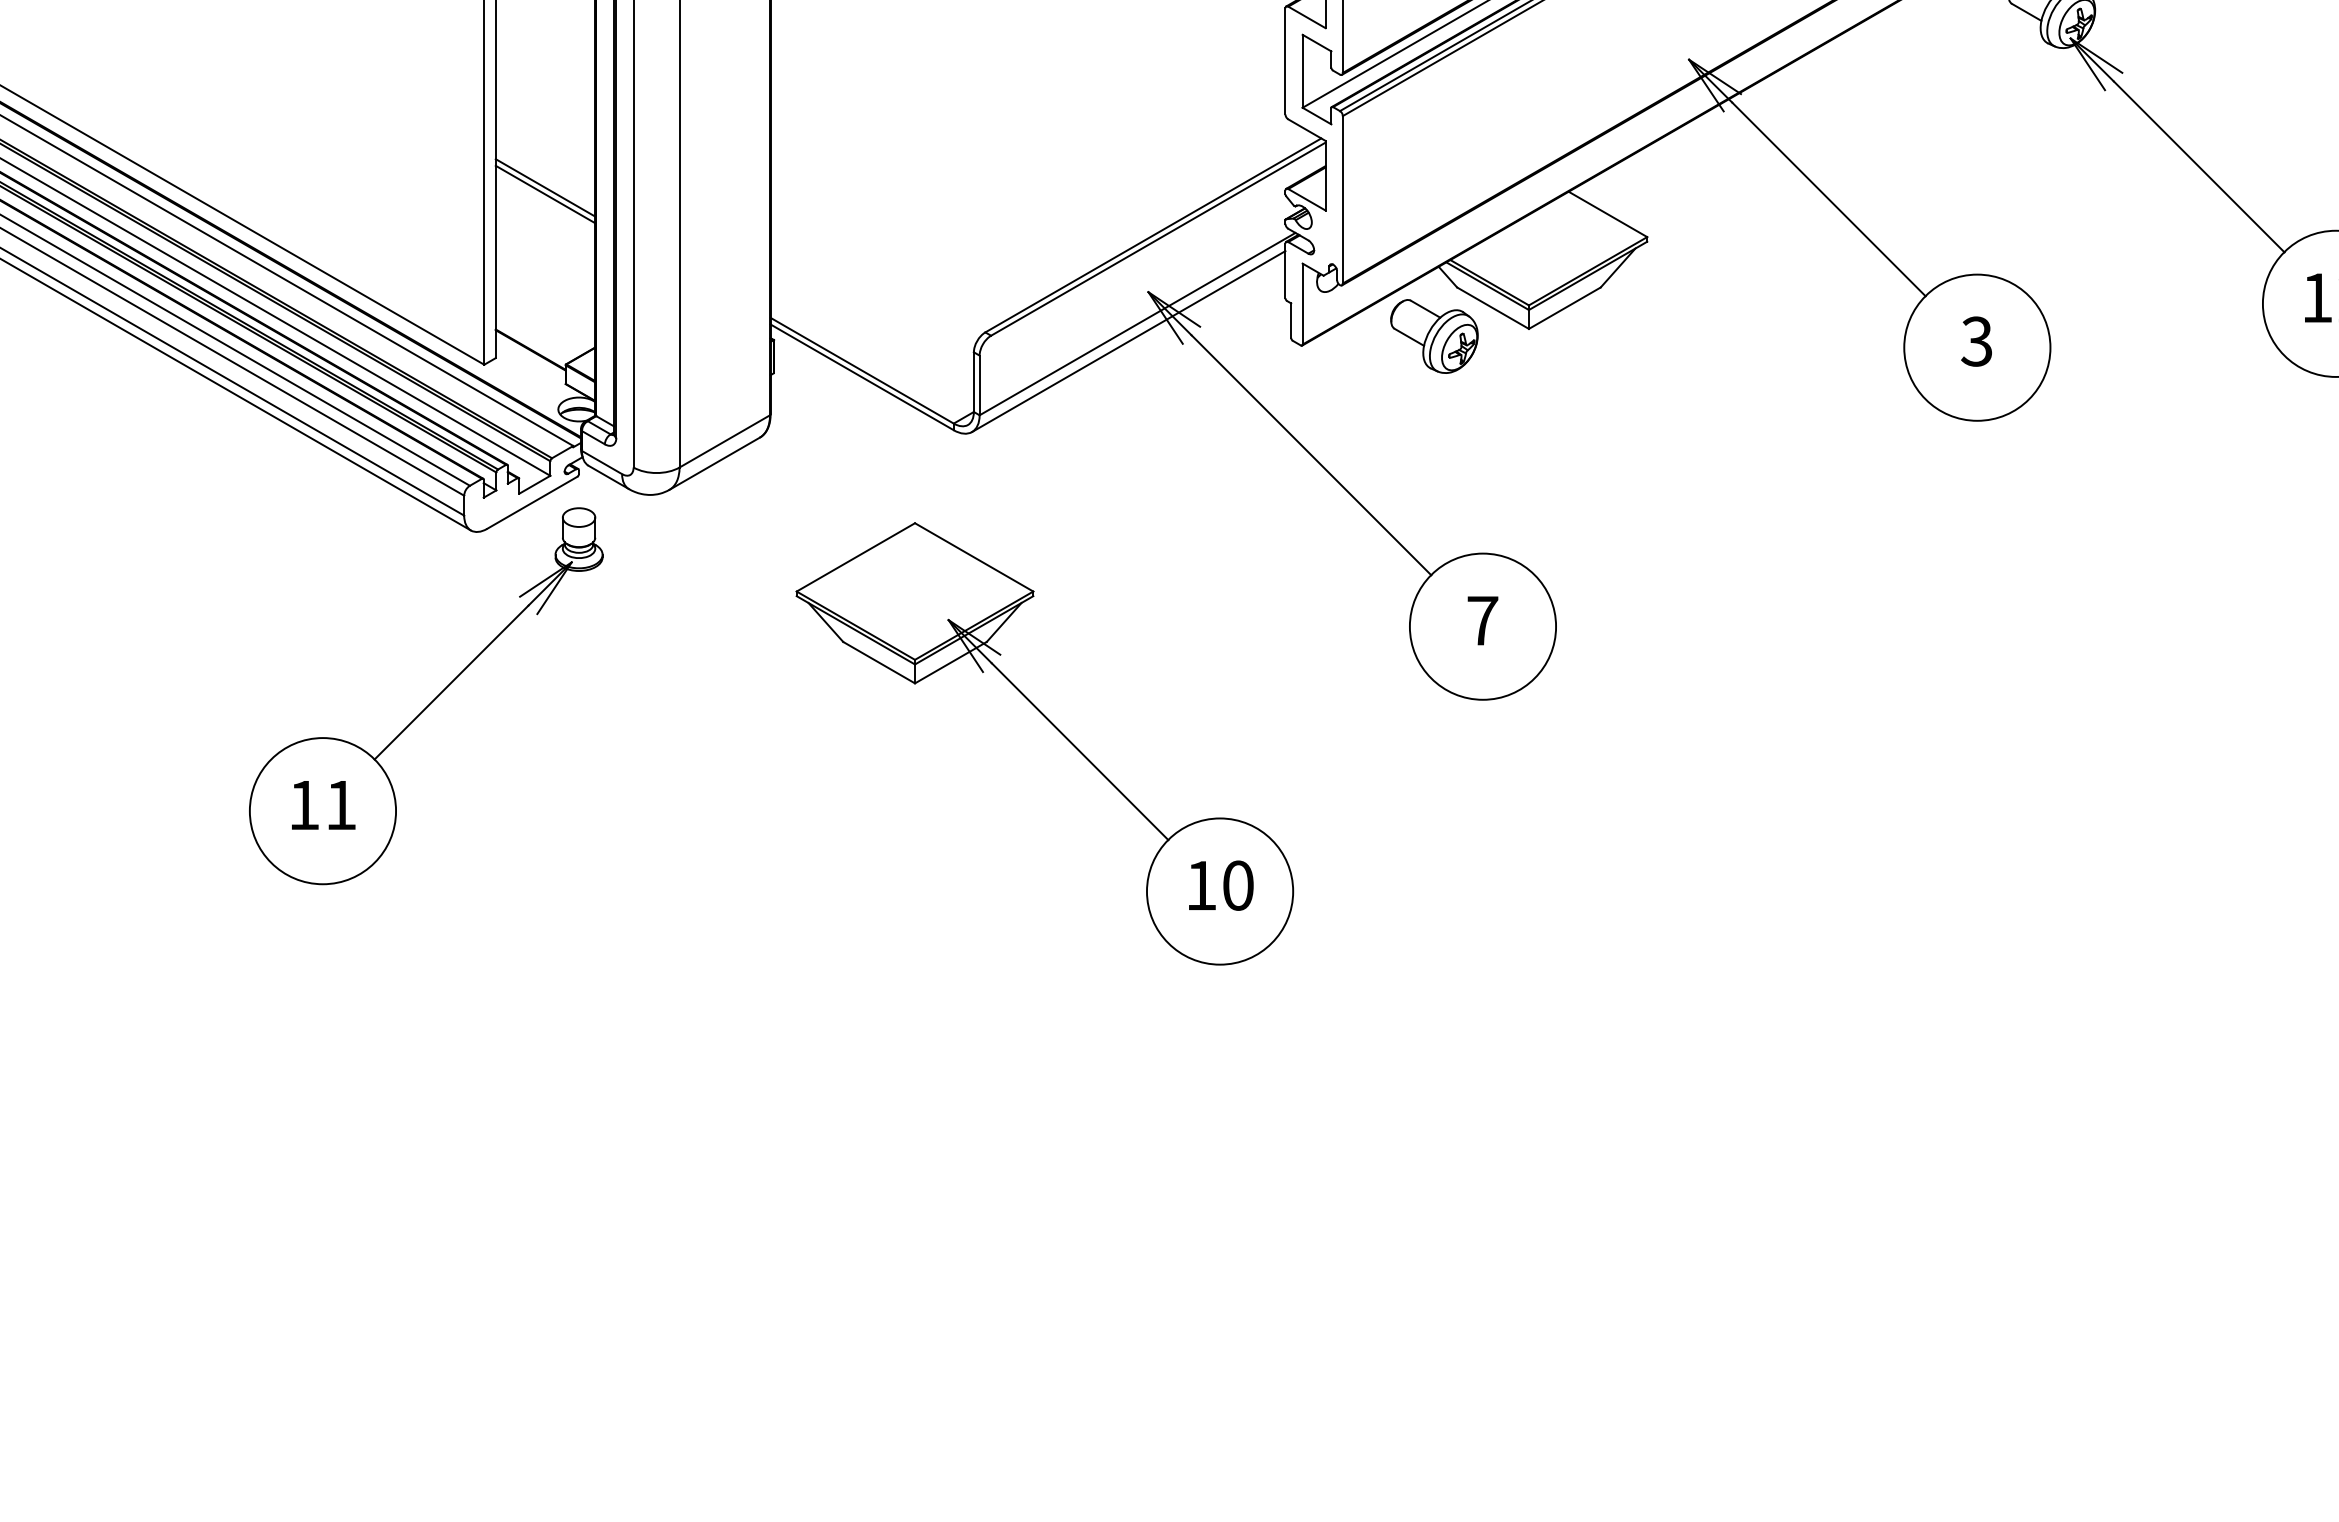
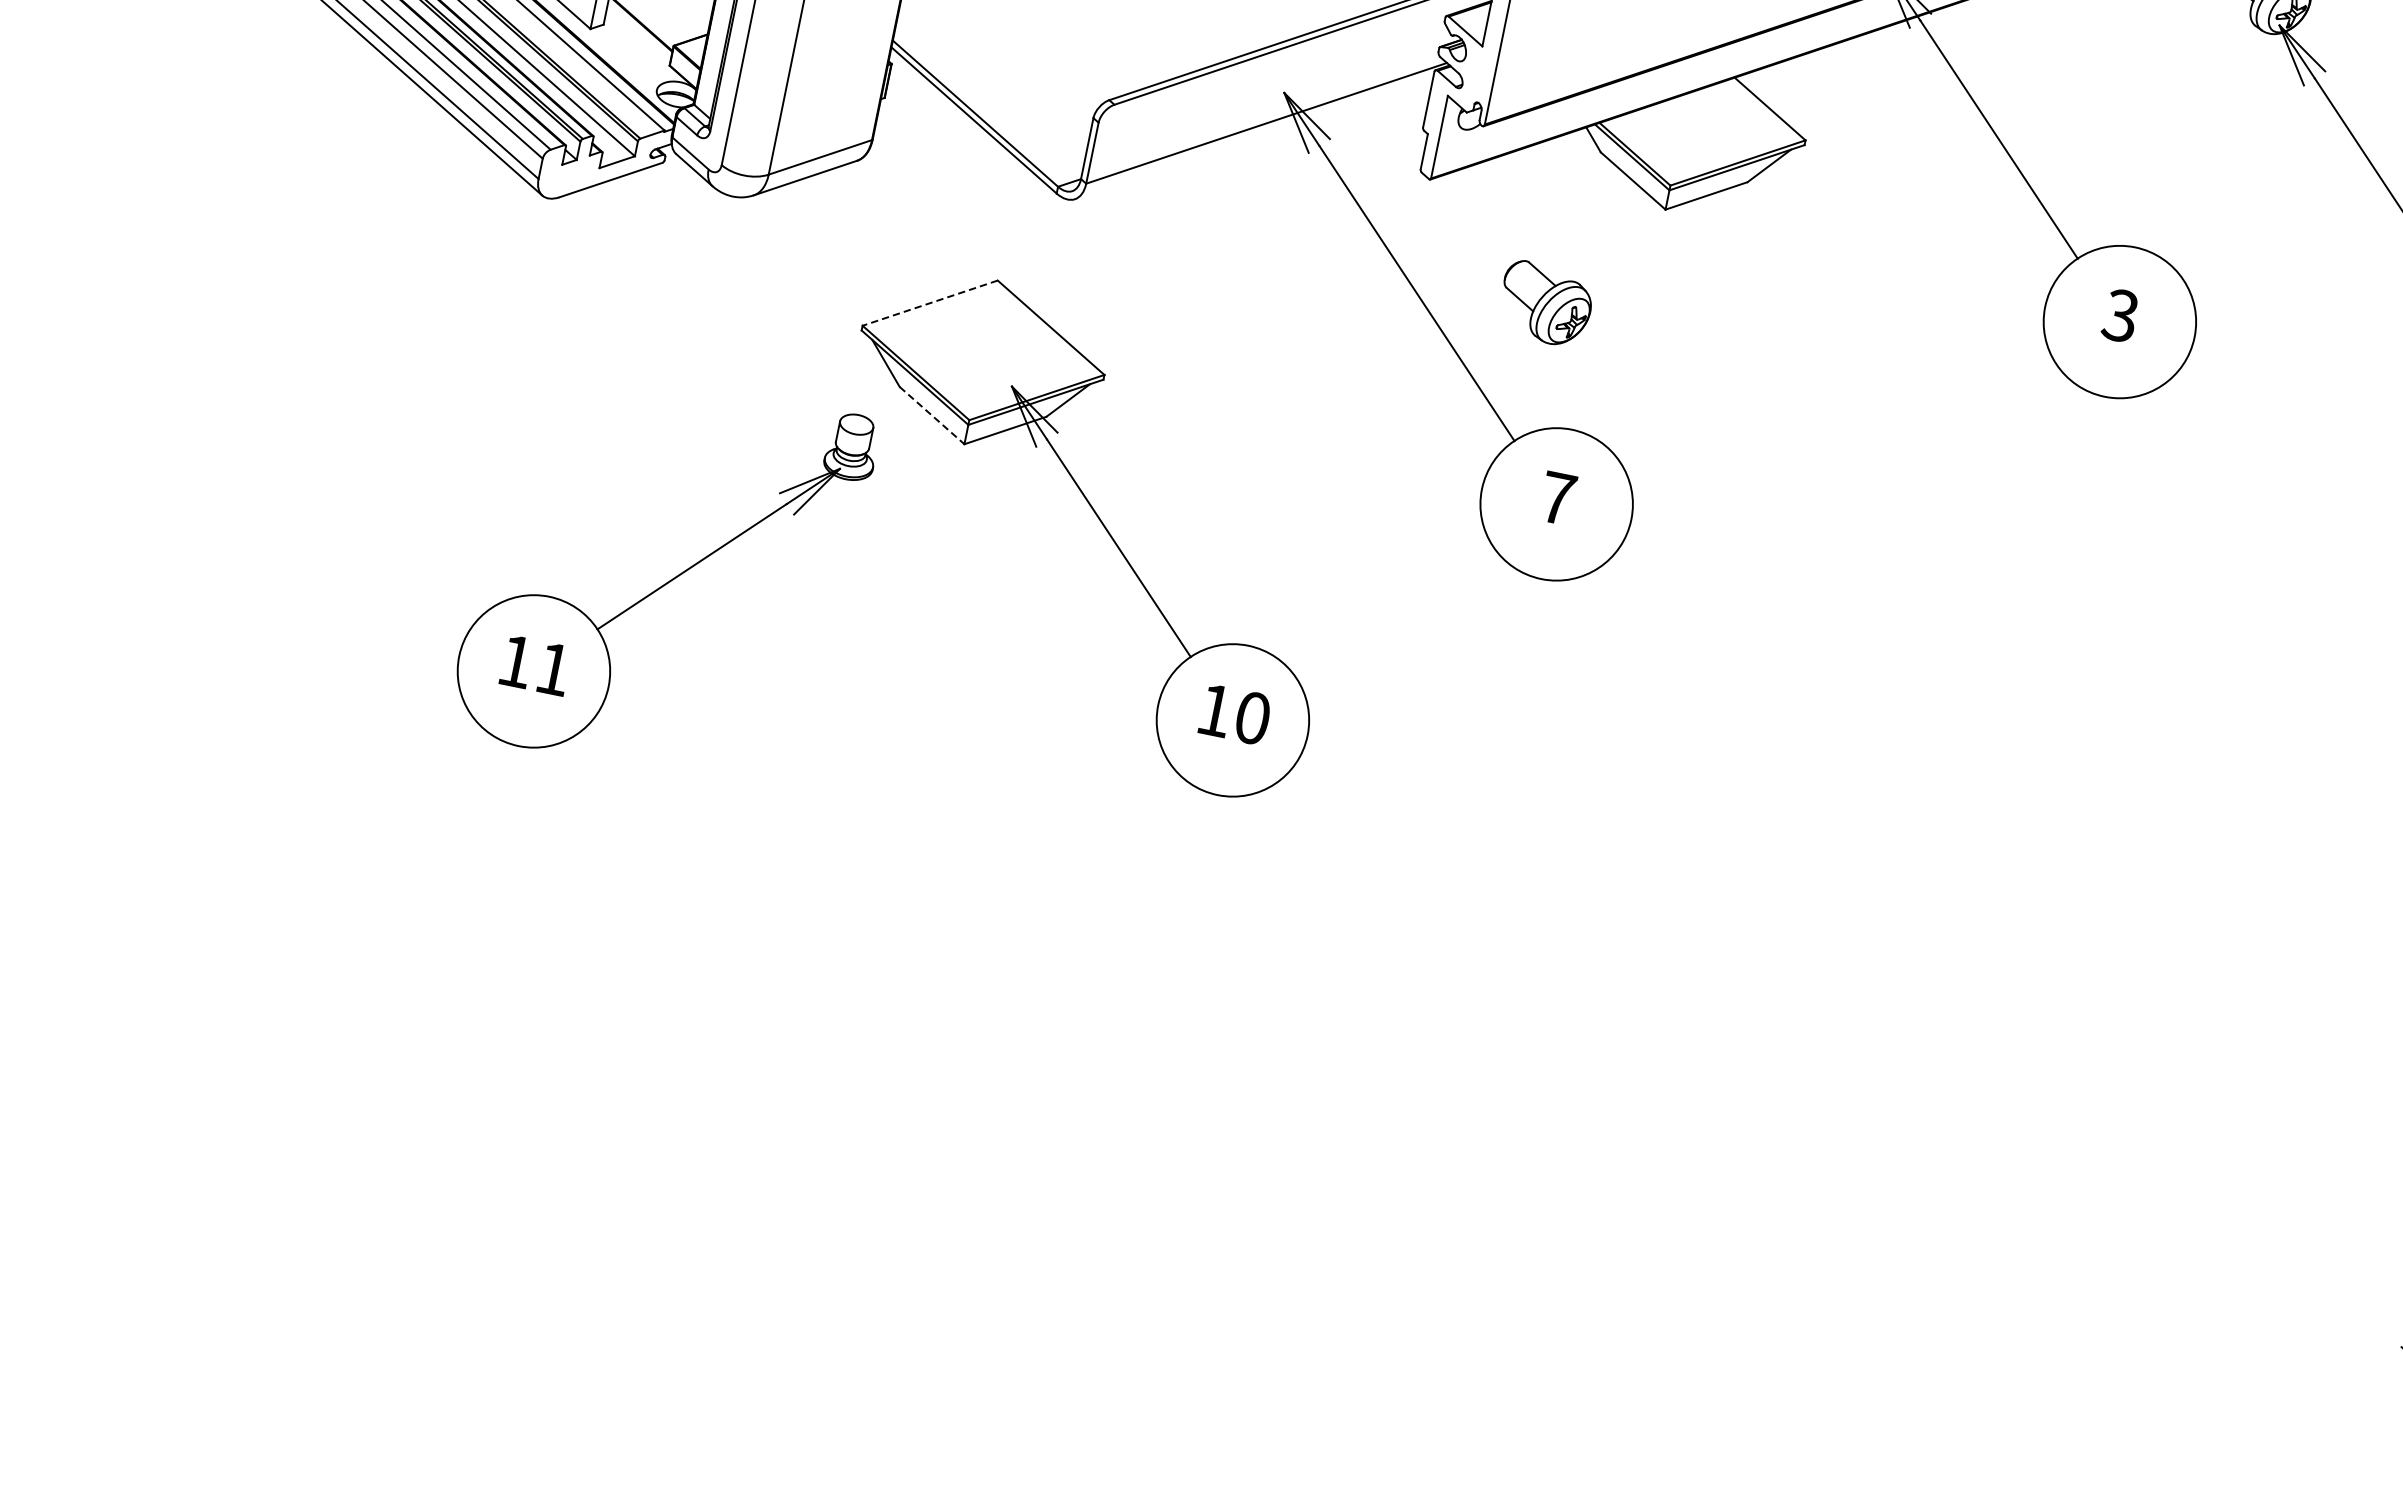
part: (1434, 336) -> (1545, 304), moved
line: (1128, 341) -> (1253, 139), removed
line: (855, 557) -> (929, 303), solid -> dashed
line: (879, 662) -> (932, 415), solid -> dashed
part: (431, 701) -> (667, 581), moved

